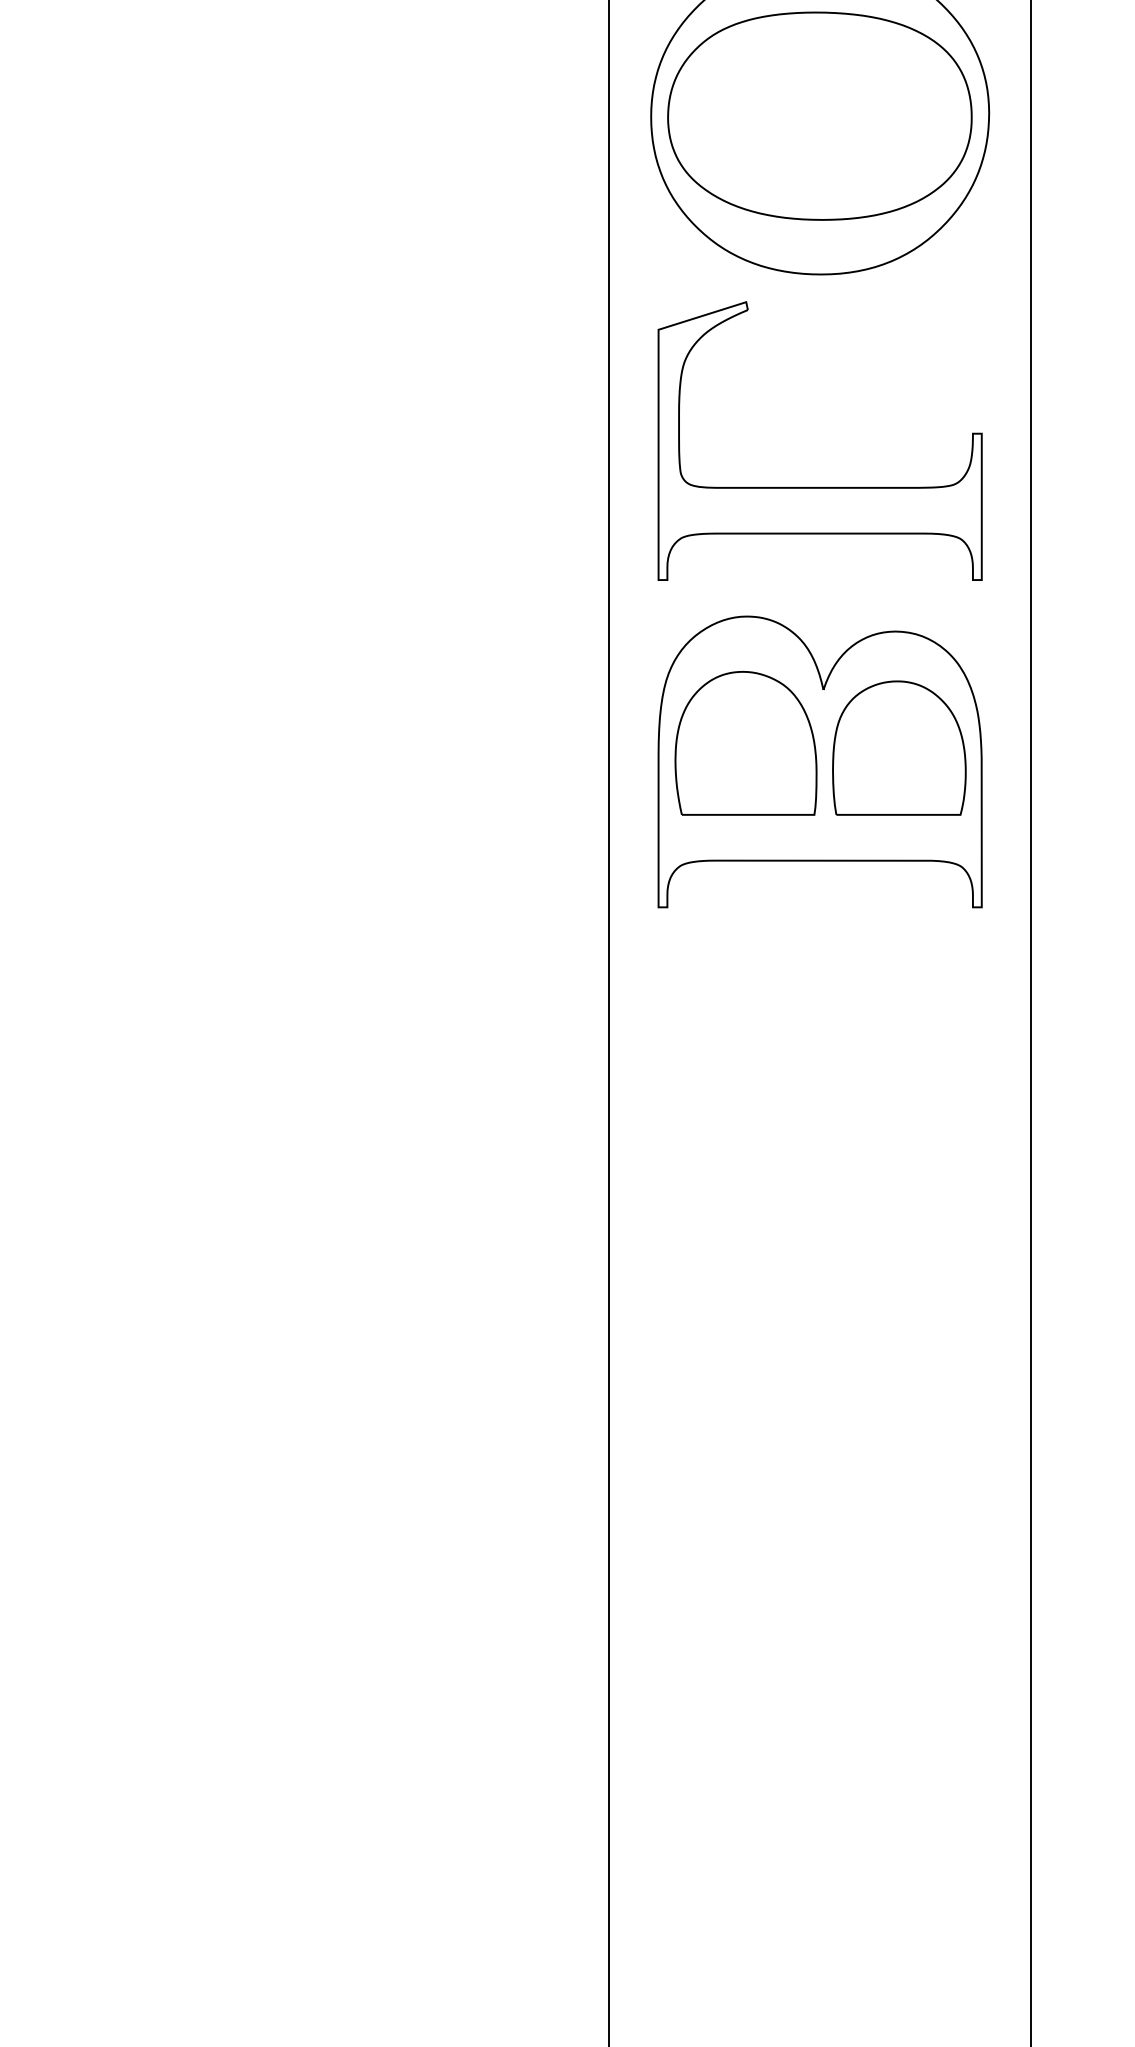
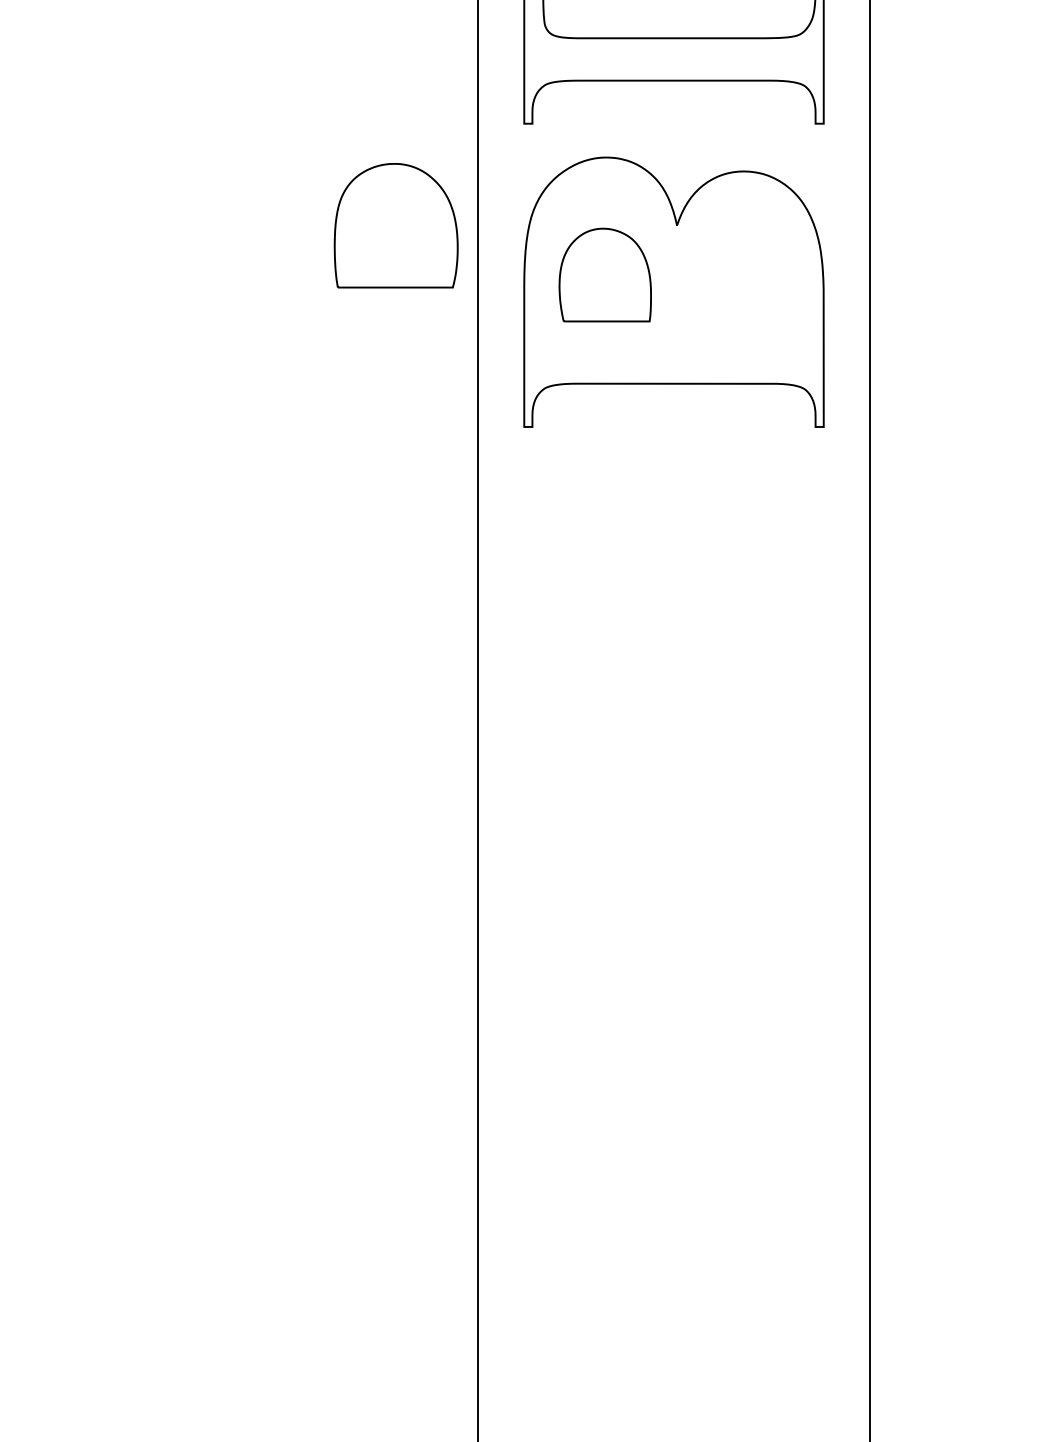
part: (745, 743) -> (604, 275), size x0.7
part: (899, 747) -> (396, 225), moved

